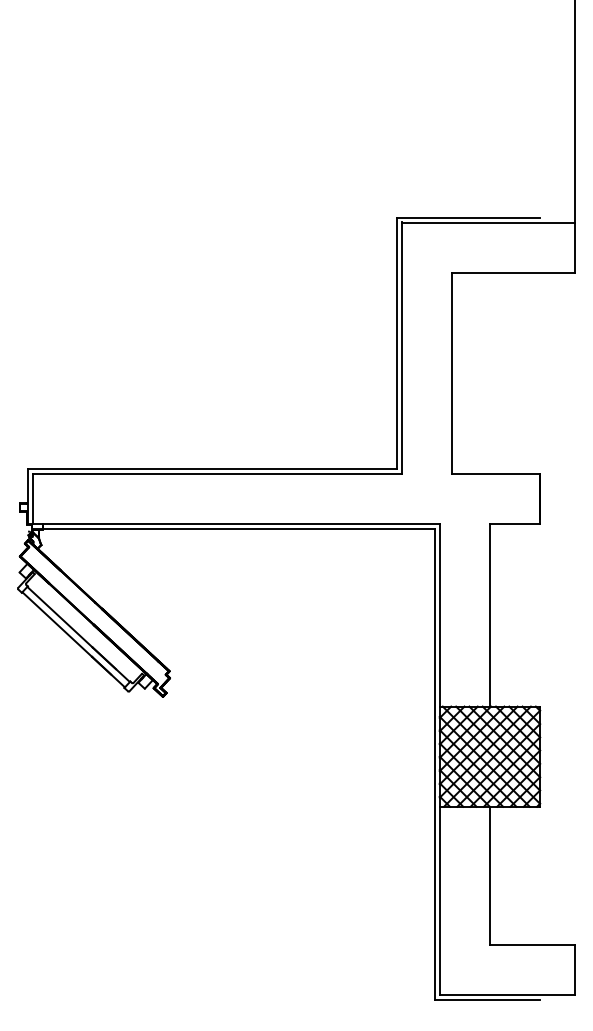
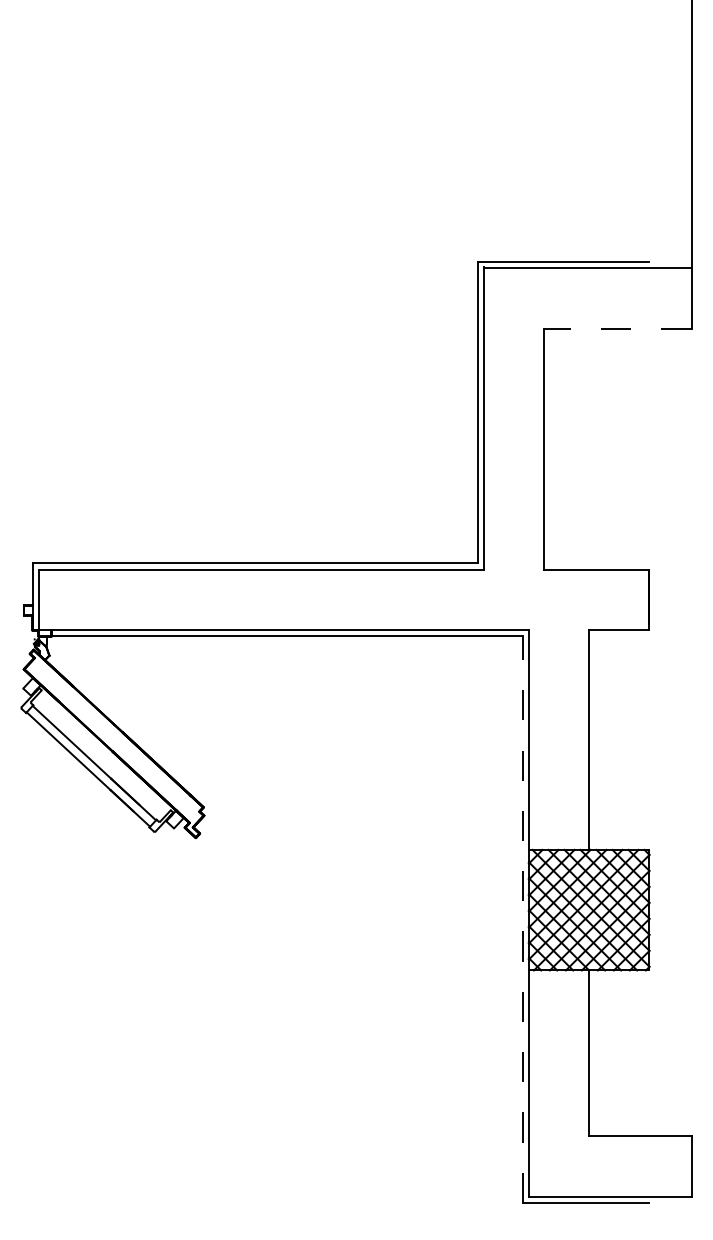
line: (513, 273) -> (617, 328), solid -> dashed
line: (434, 763) -> (522, 918), solid -> dashed

